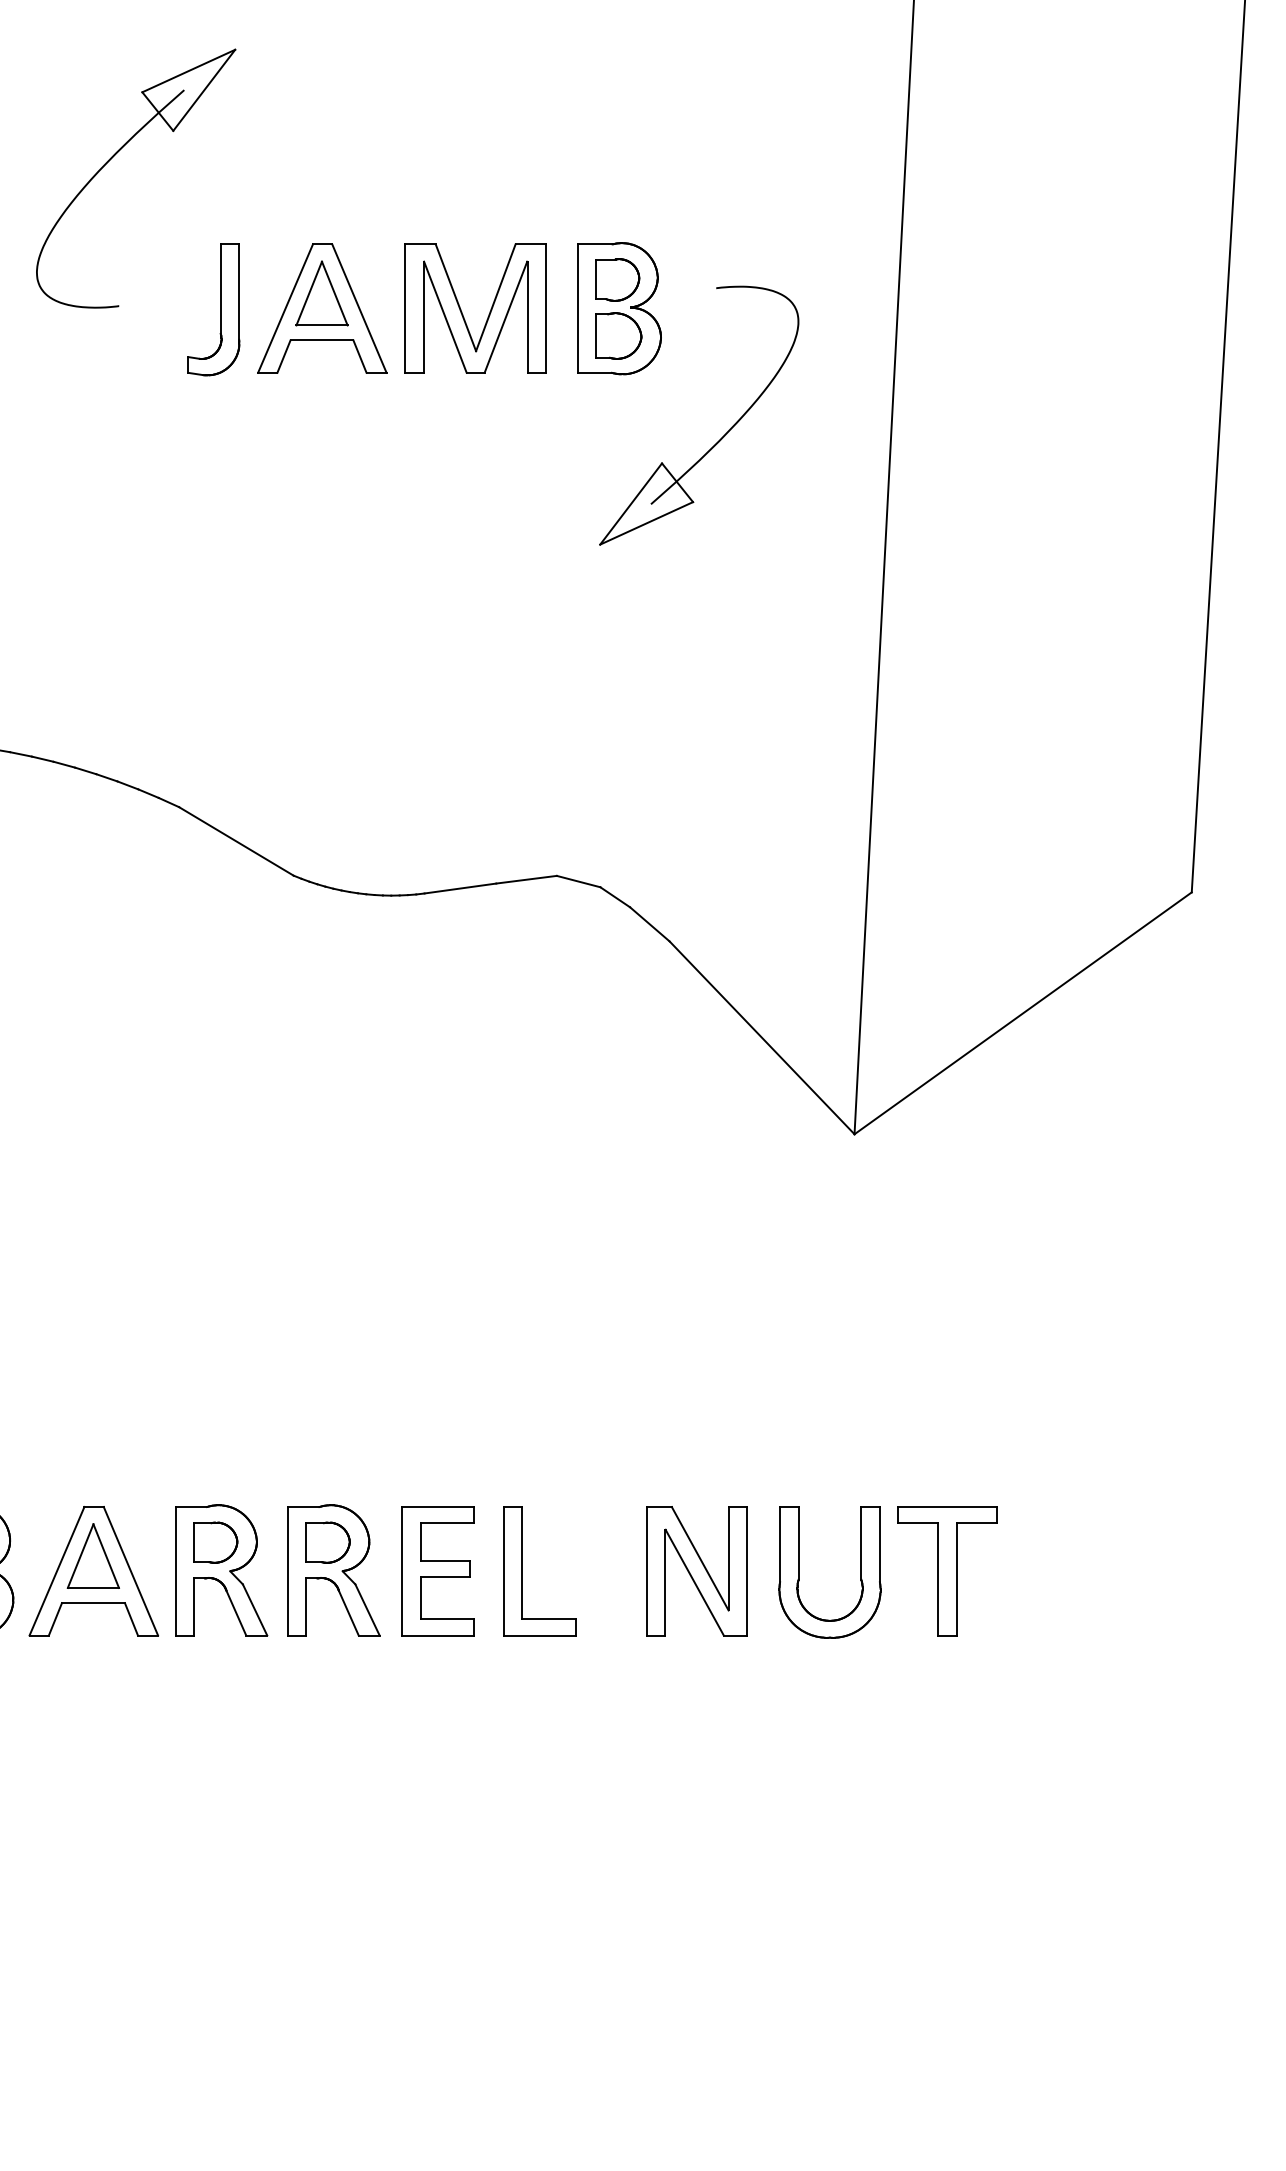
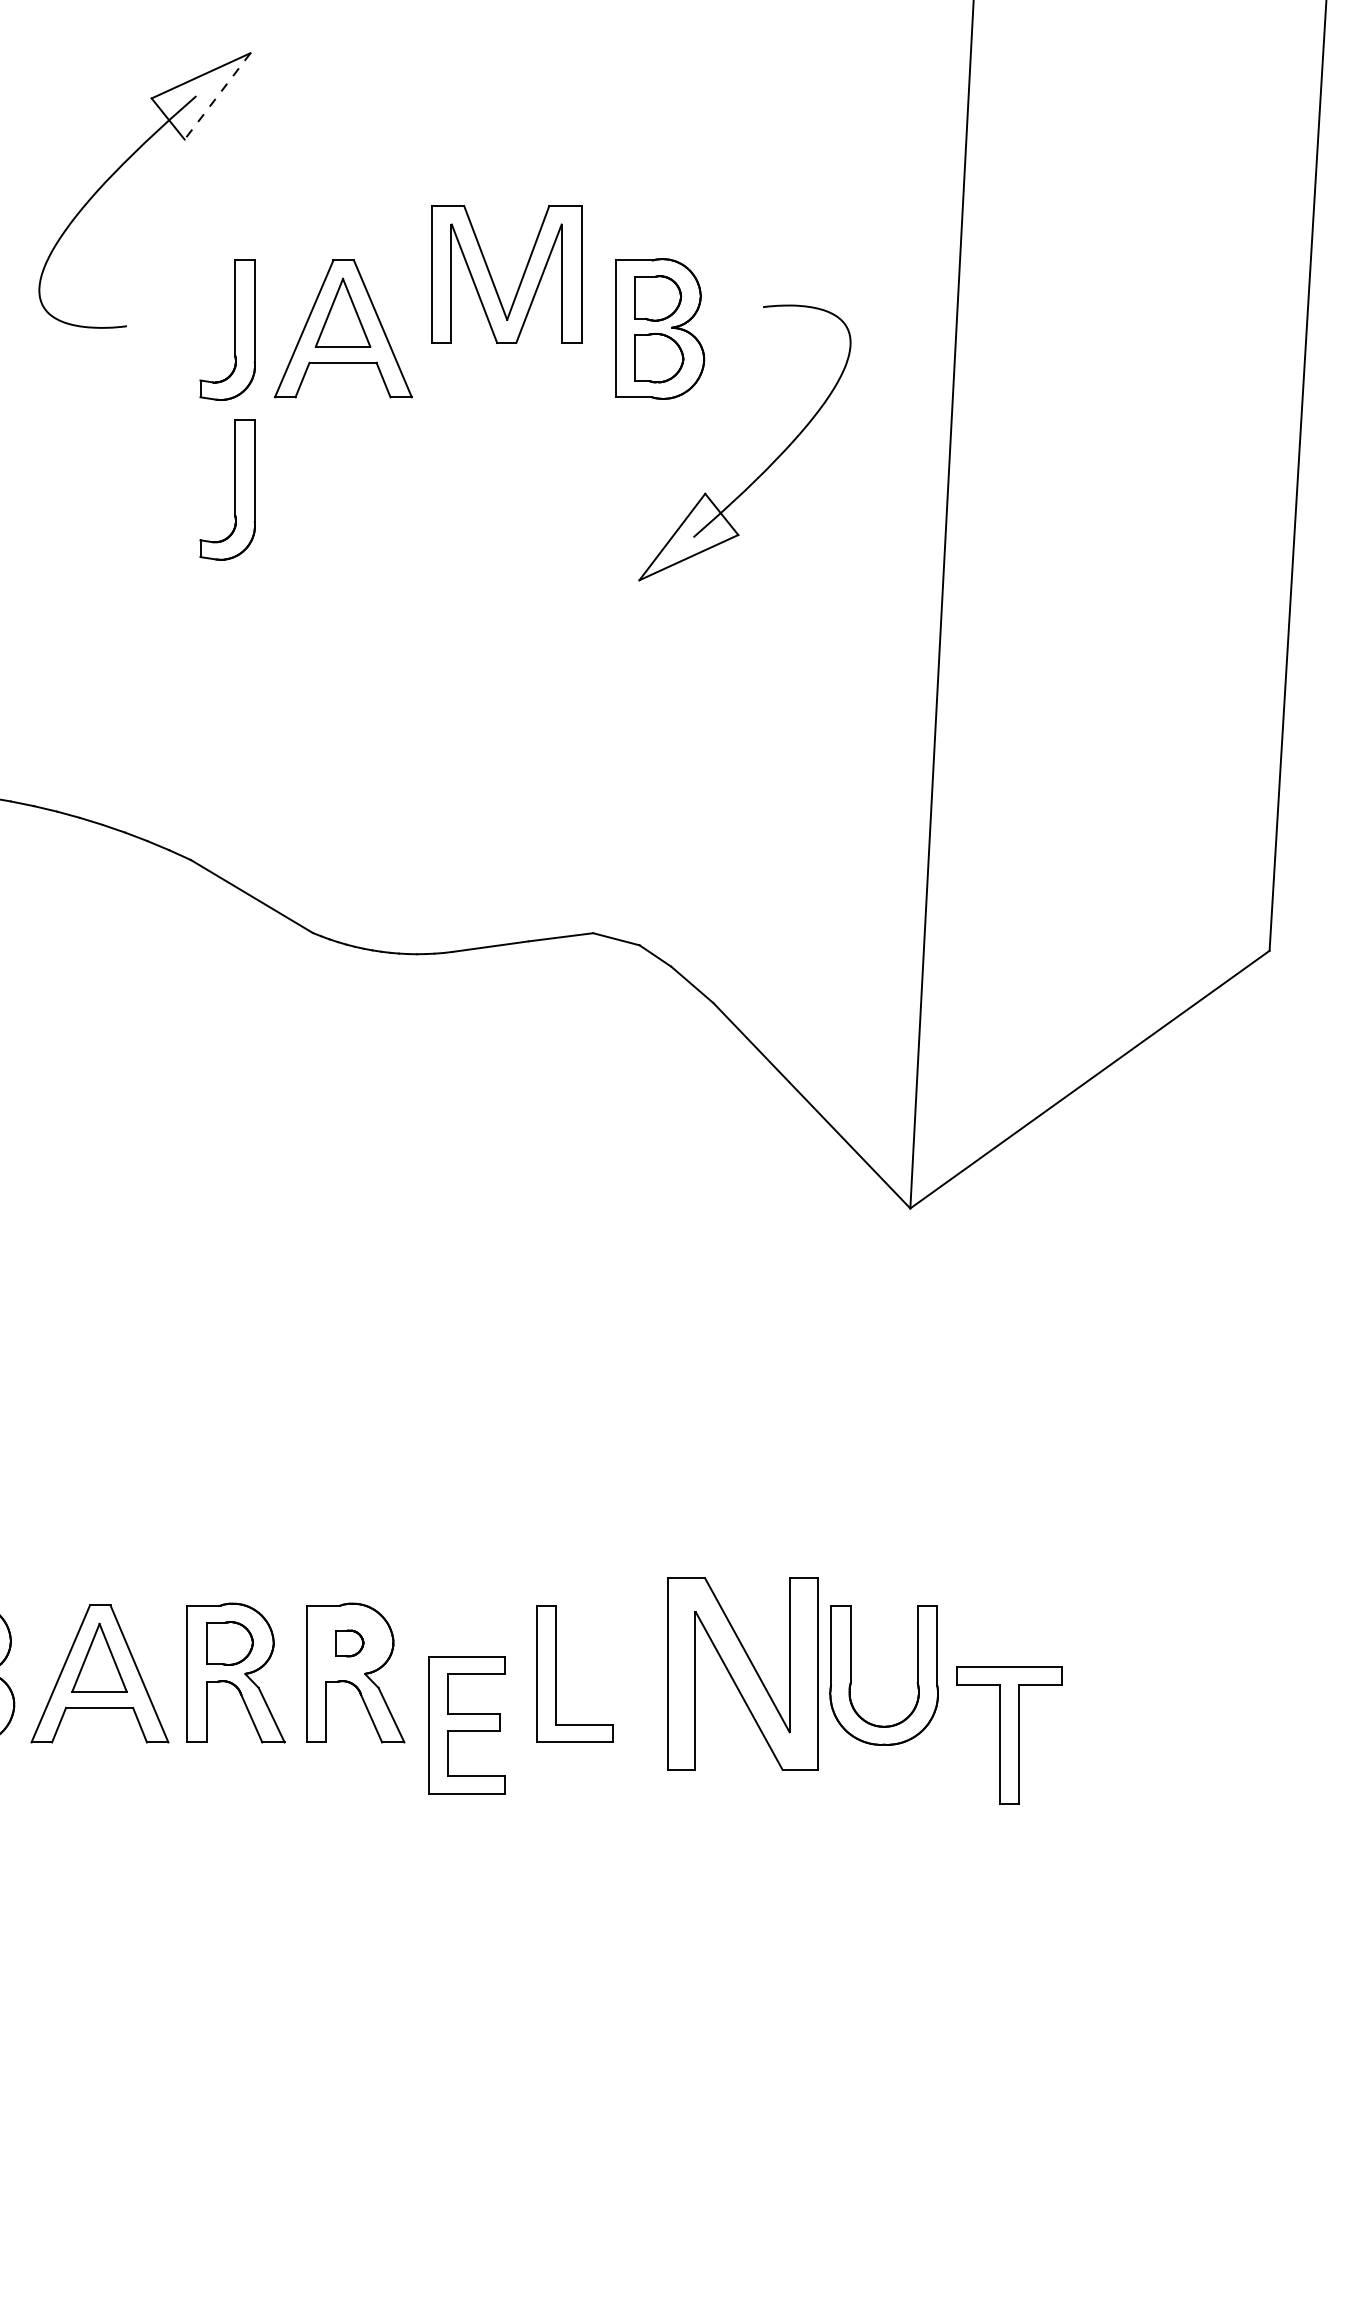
line: (203, 90) -> (216, 96), solid -> dashed
part: (462, 311) -> (492, 277), moved
part: (220, 459) -> (234, 489), added
part: (327, 1542) -> (348, 1643), size x0.6
part: (437, 1571) -> (466, 1725), moved
part: (696, 1571) -> (741, 1674), size x1.4
part: (947, 1571) -> (1009, 1736), moved

